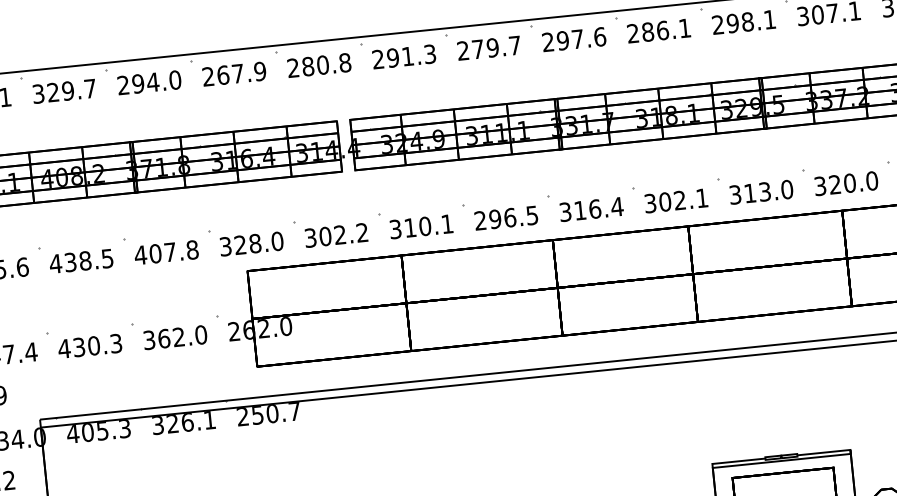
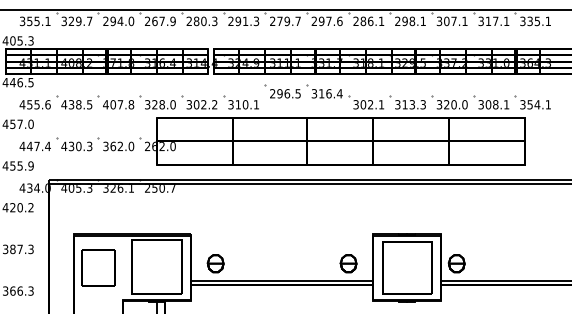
text: (344, 63) -> (214, 21), 280.8 -> 280.3
text: (787, 189) -> (423, 104), 313.0 -> 313.3
part: (542, 209) -> (303, 91), moved

